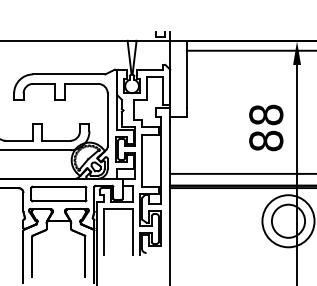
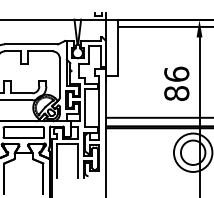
text: (266, 114) -> (176, 73), 88 -> 86

